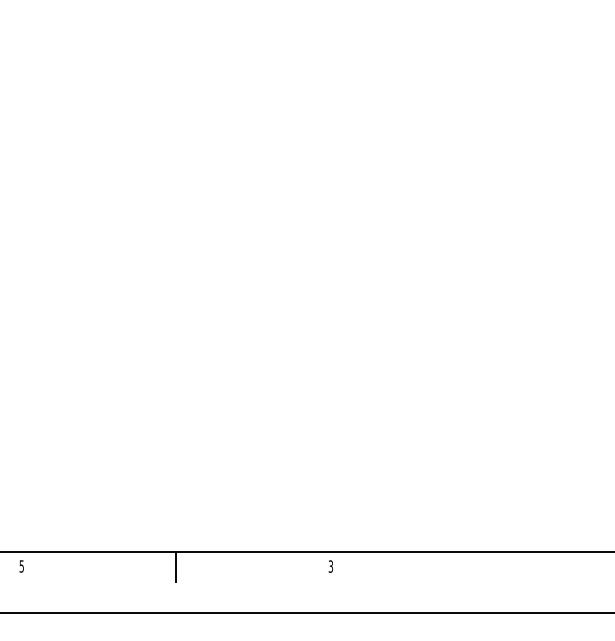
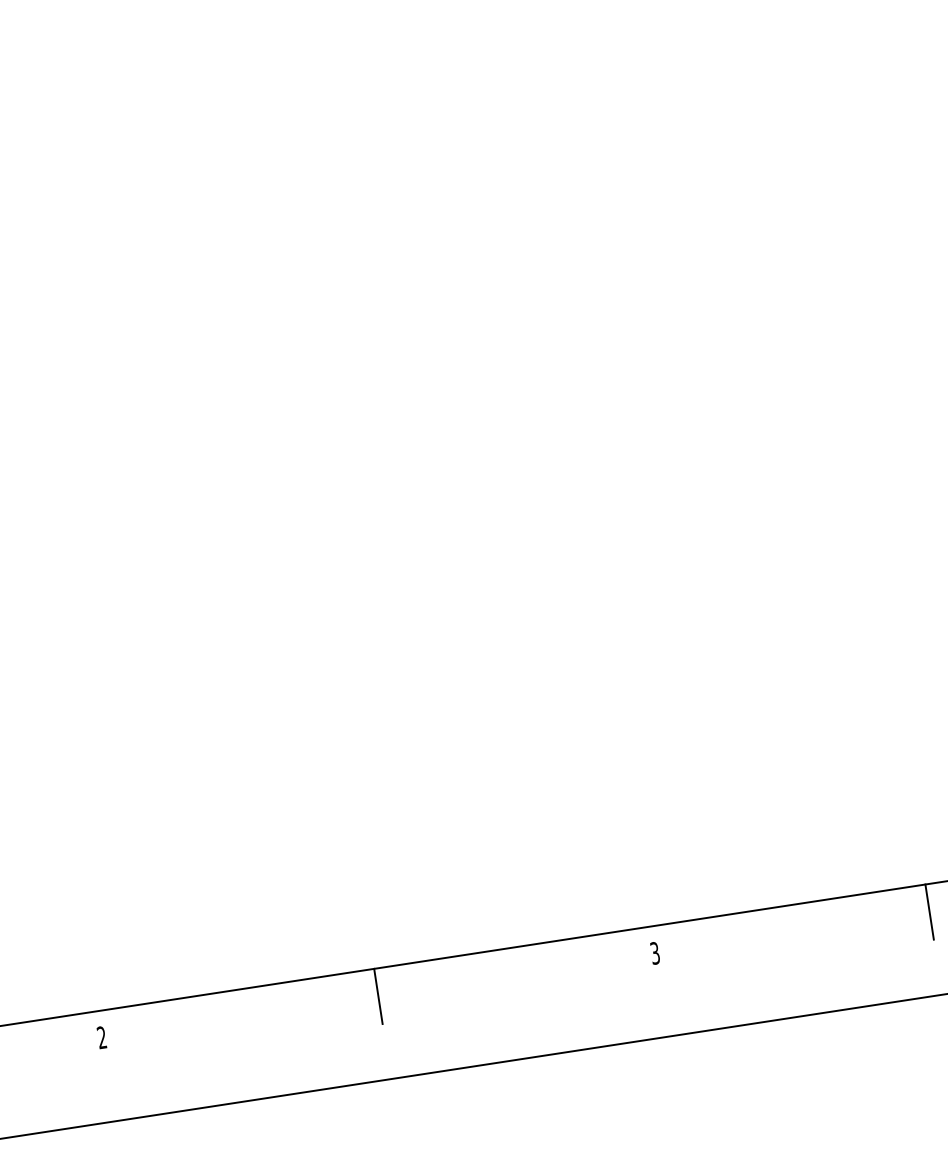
text: (21, 566) -> (101, 1037), 5 -> 2
line: (484, 566) -> (929, 911), added

